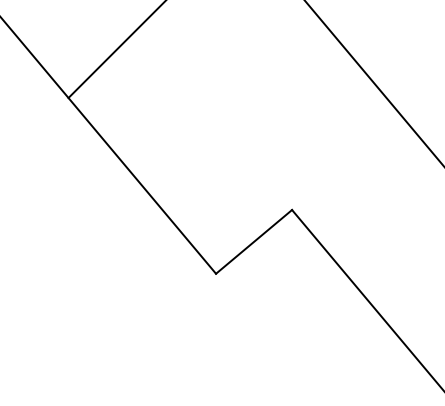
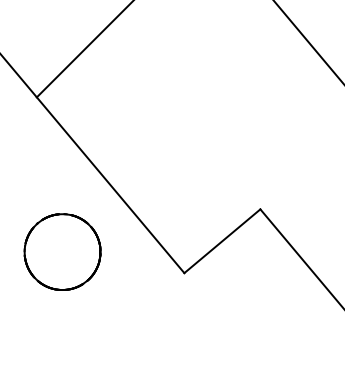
part: (94, 252) -> (62, 251), added

